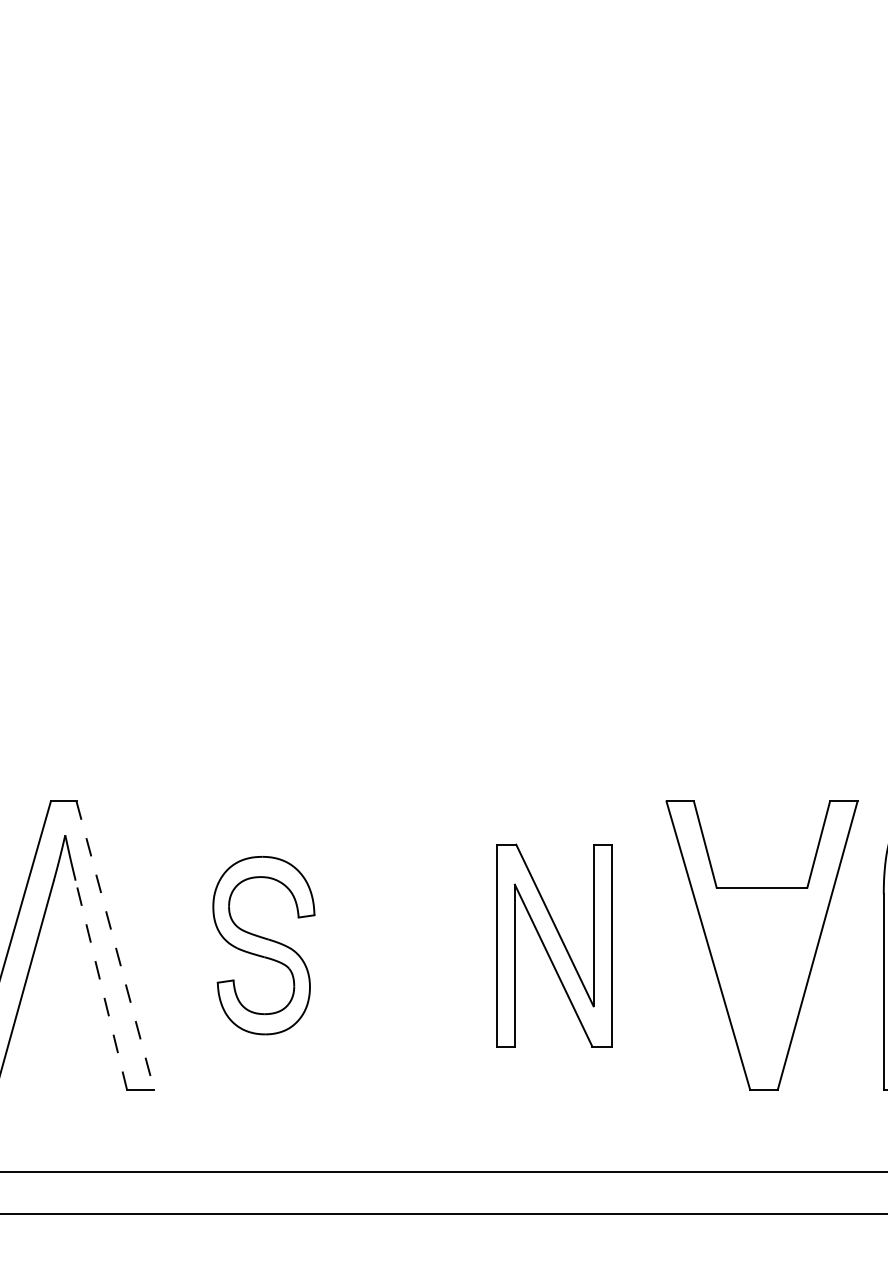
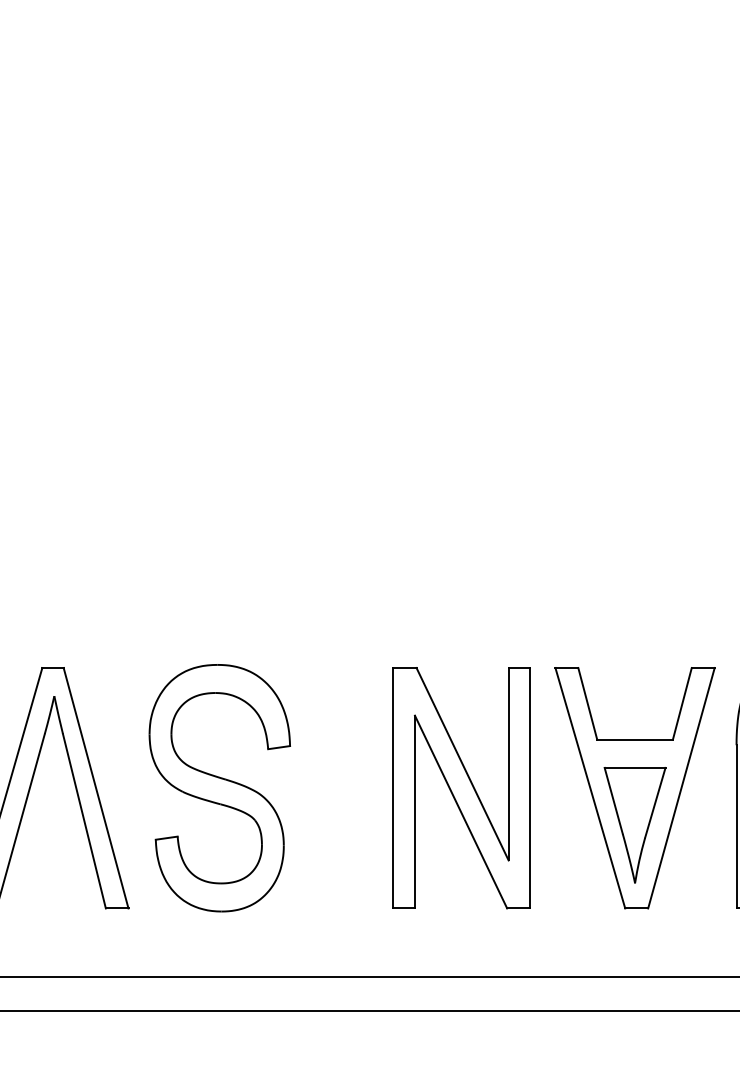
part: (263, 945) -> (219, 788), size x1.67
part: (554, 945) -> (462, 788), size x1.43
line: (115, 946) -> (96, 788), dashed -> solid
line: (101, 985) -> (84, 821), dashed -> solid
part: (761, 989) -> (634, 824), added

